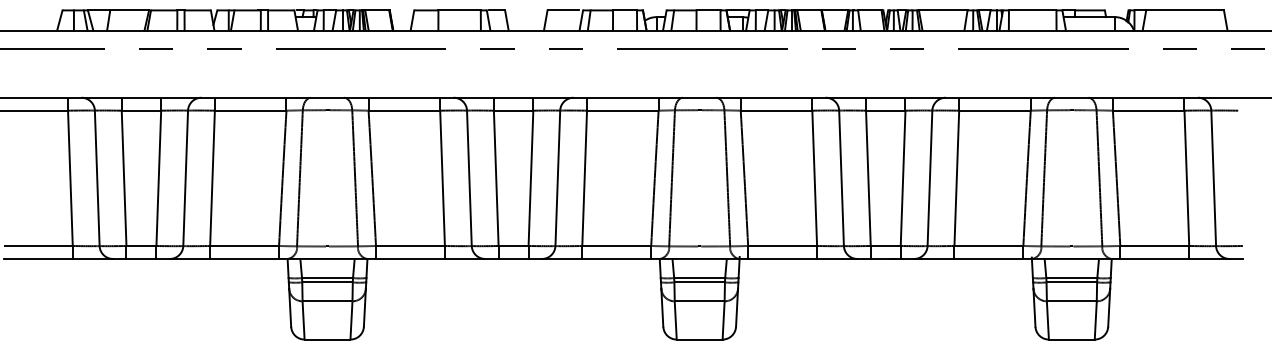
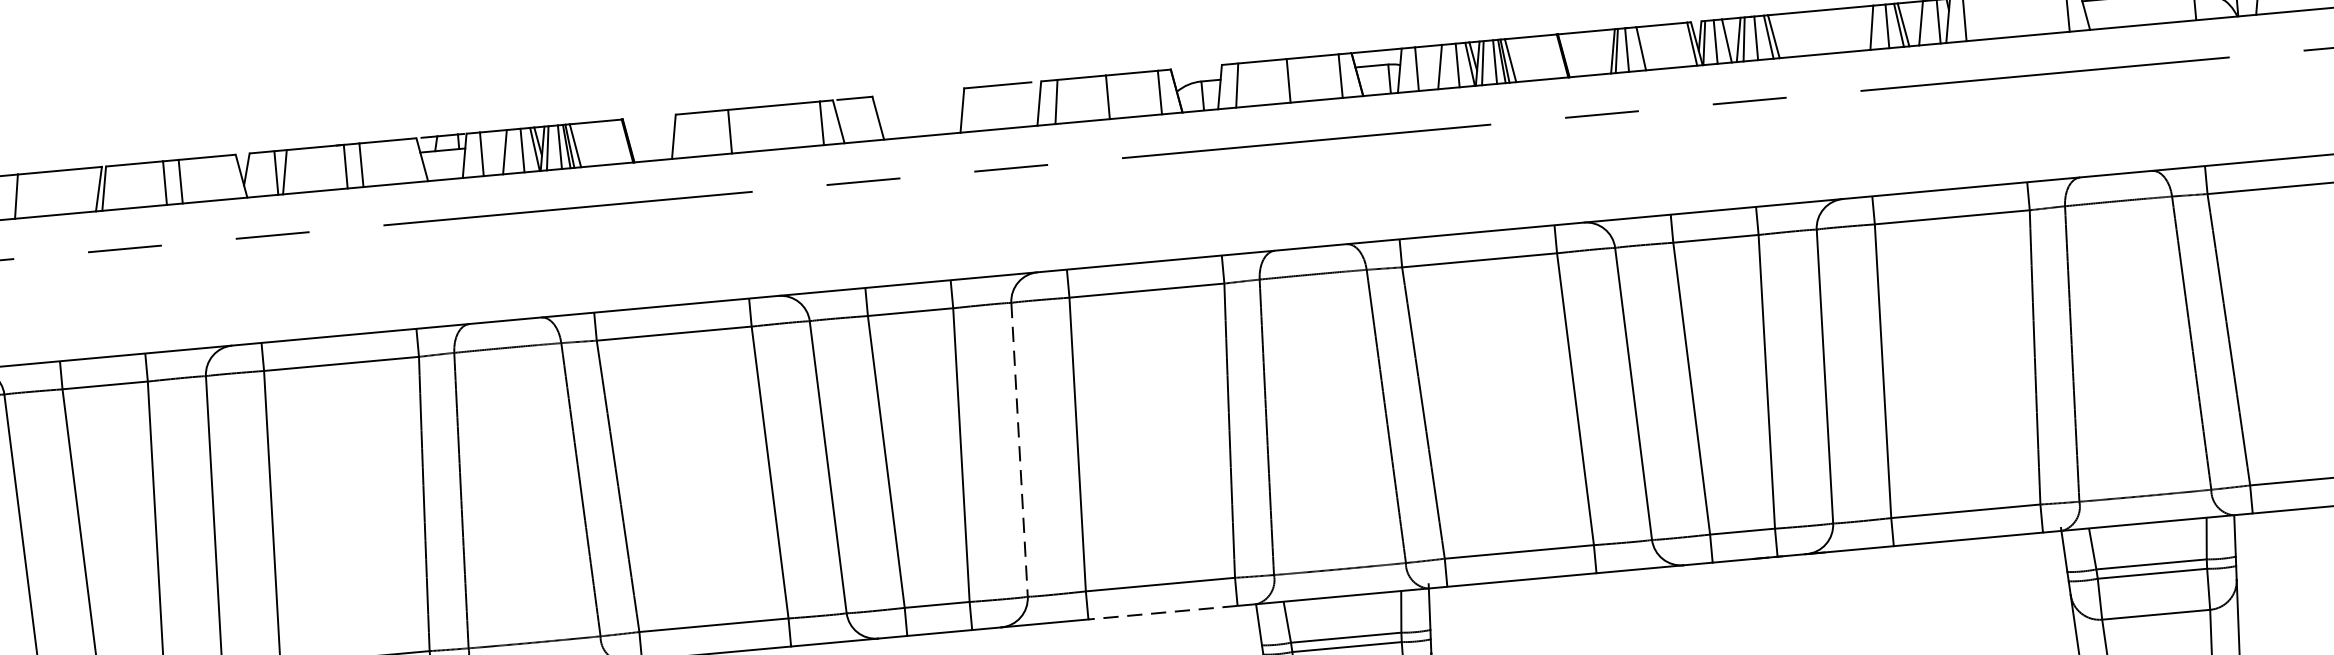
line: (557, 178) -> (1018, 450), solid -> dashed
line: (616, 258) -> (1162, 611), solid -> dashed

